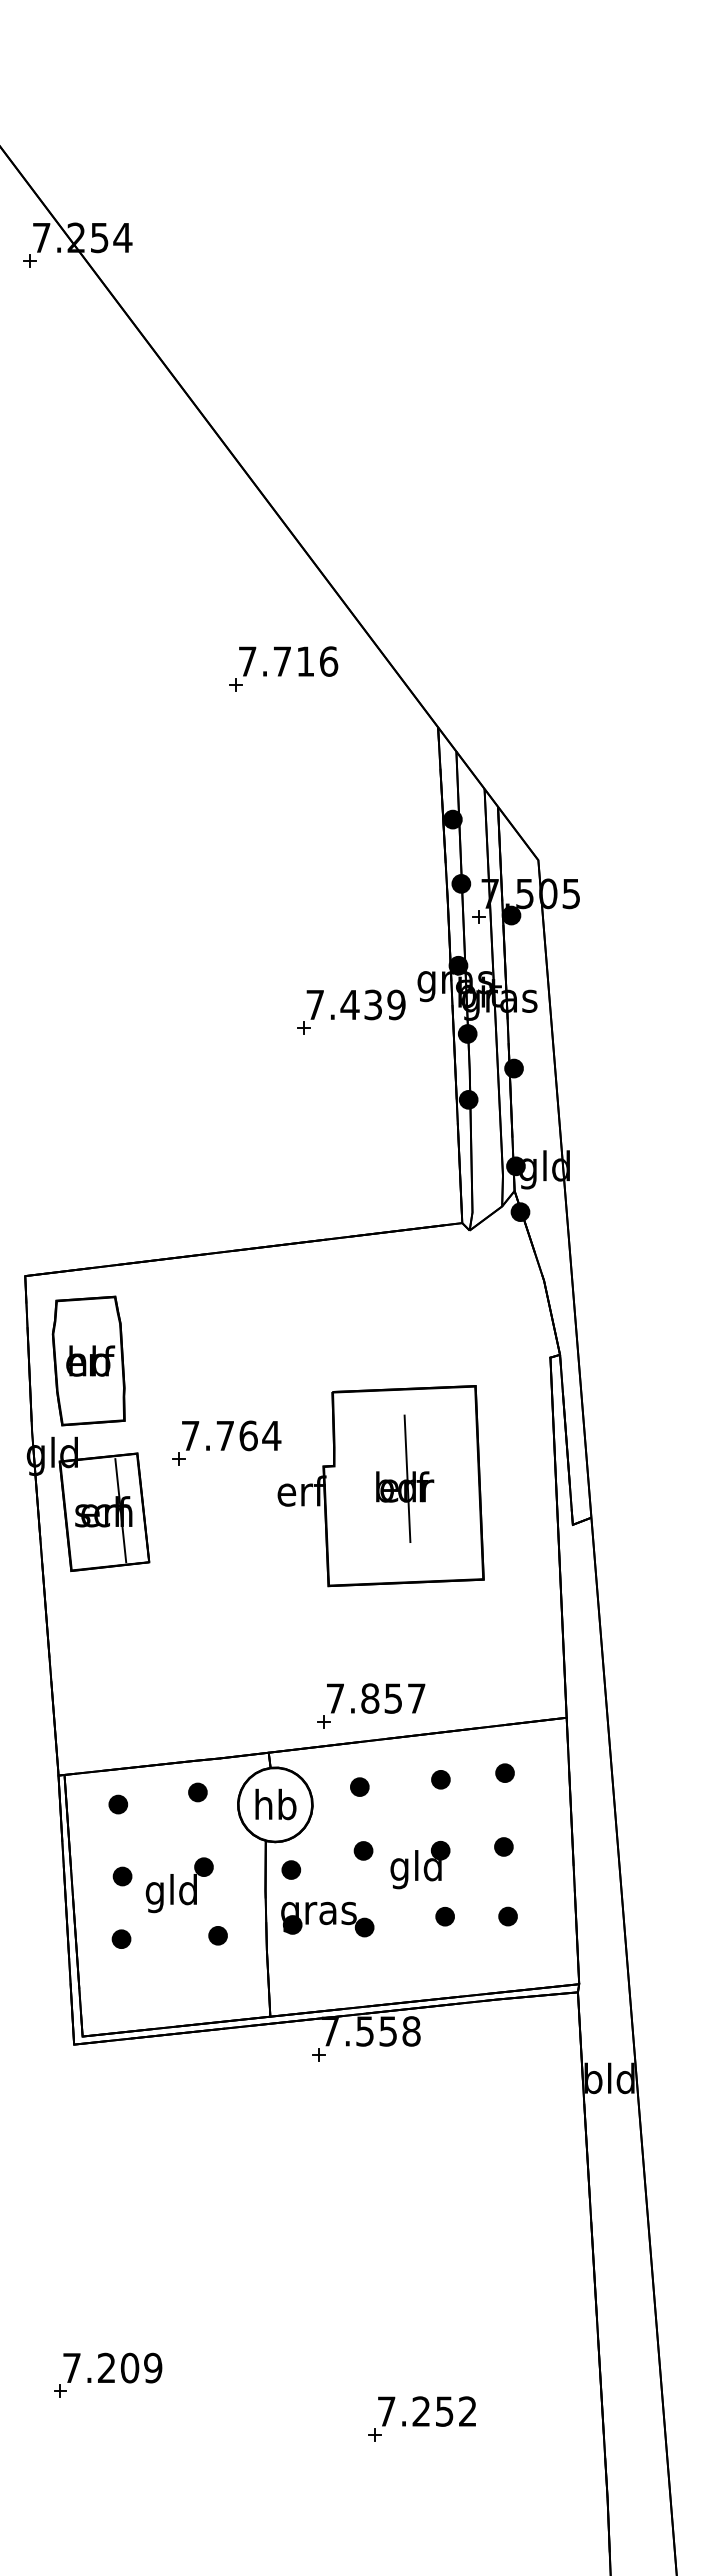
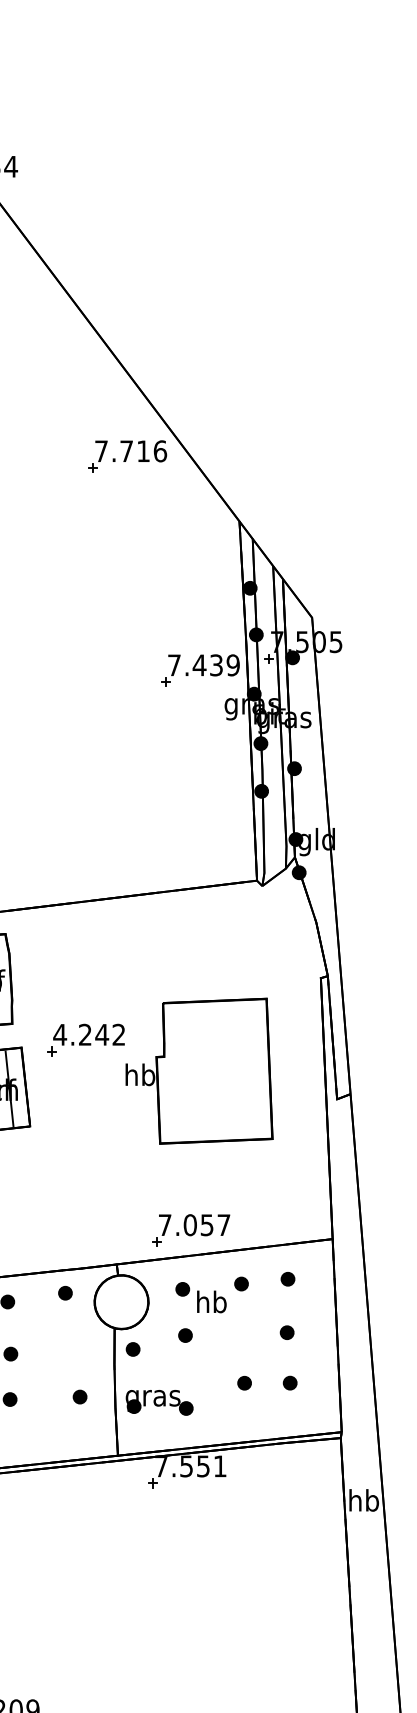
part: (283, 668) -> (127, 456), moved
part: (351, 1011) -> (200, 670), moved
text: (230, 1435) -> (89, 1034), 7.764 -> 4.242
part: (405, 1478) -> (215, 1065), removed
text: (301, 1490) -> (140, 1074), erf -> hb
text: (370, 1698) -> (190, 1225), 7.857 -> 7.057
text: (275, 1804) -> (211, 1301), moved
part: (420, 1864) -> (226, 1345), removed
part: (179, 1885) -> (52, 1360), removed
part: (327, 1919) -> (159, 1402), moved
text: (411, 2031) -> (220, 1466), 7.558 -> 7.551
text: (609, 2078) -> (363, 1500), bld -> hb

